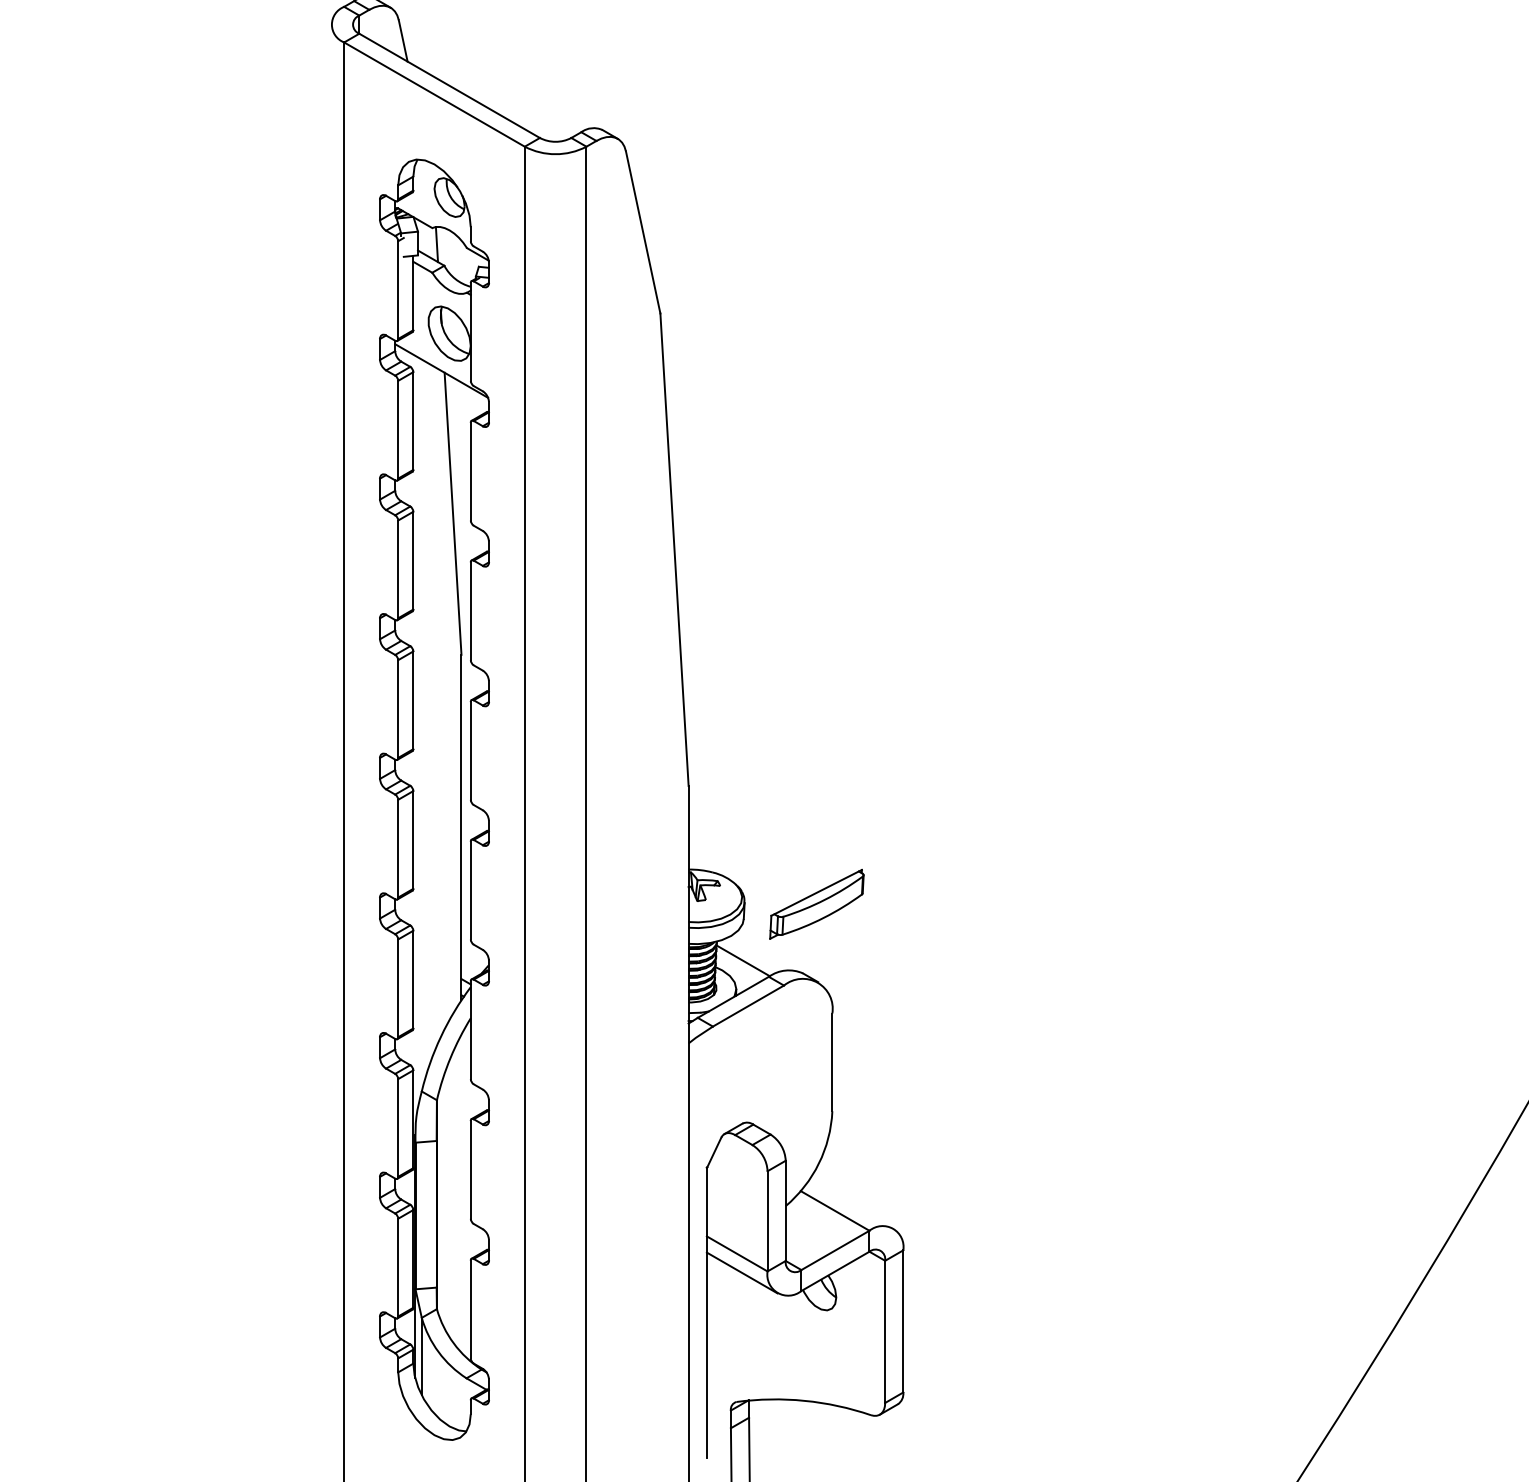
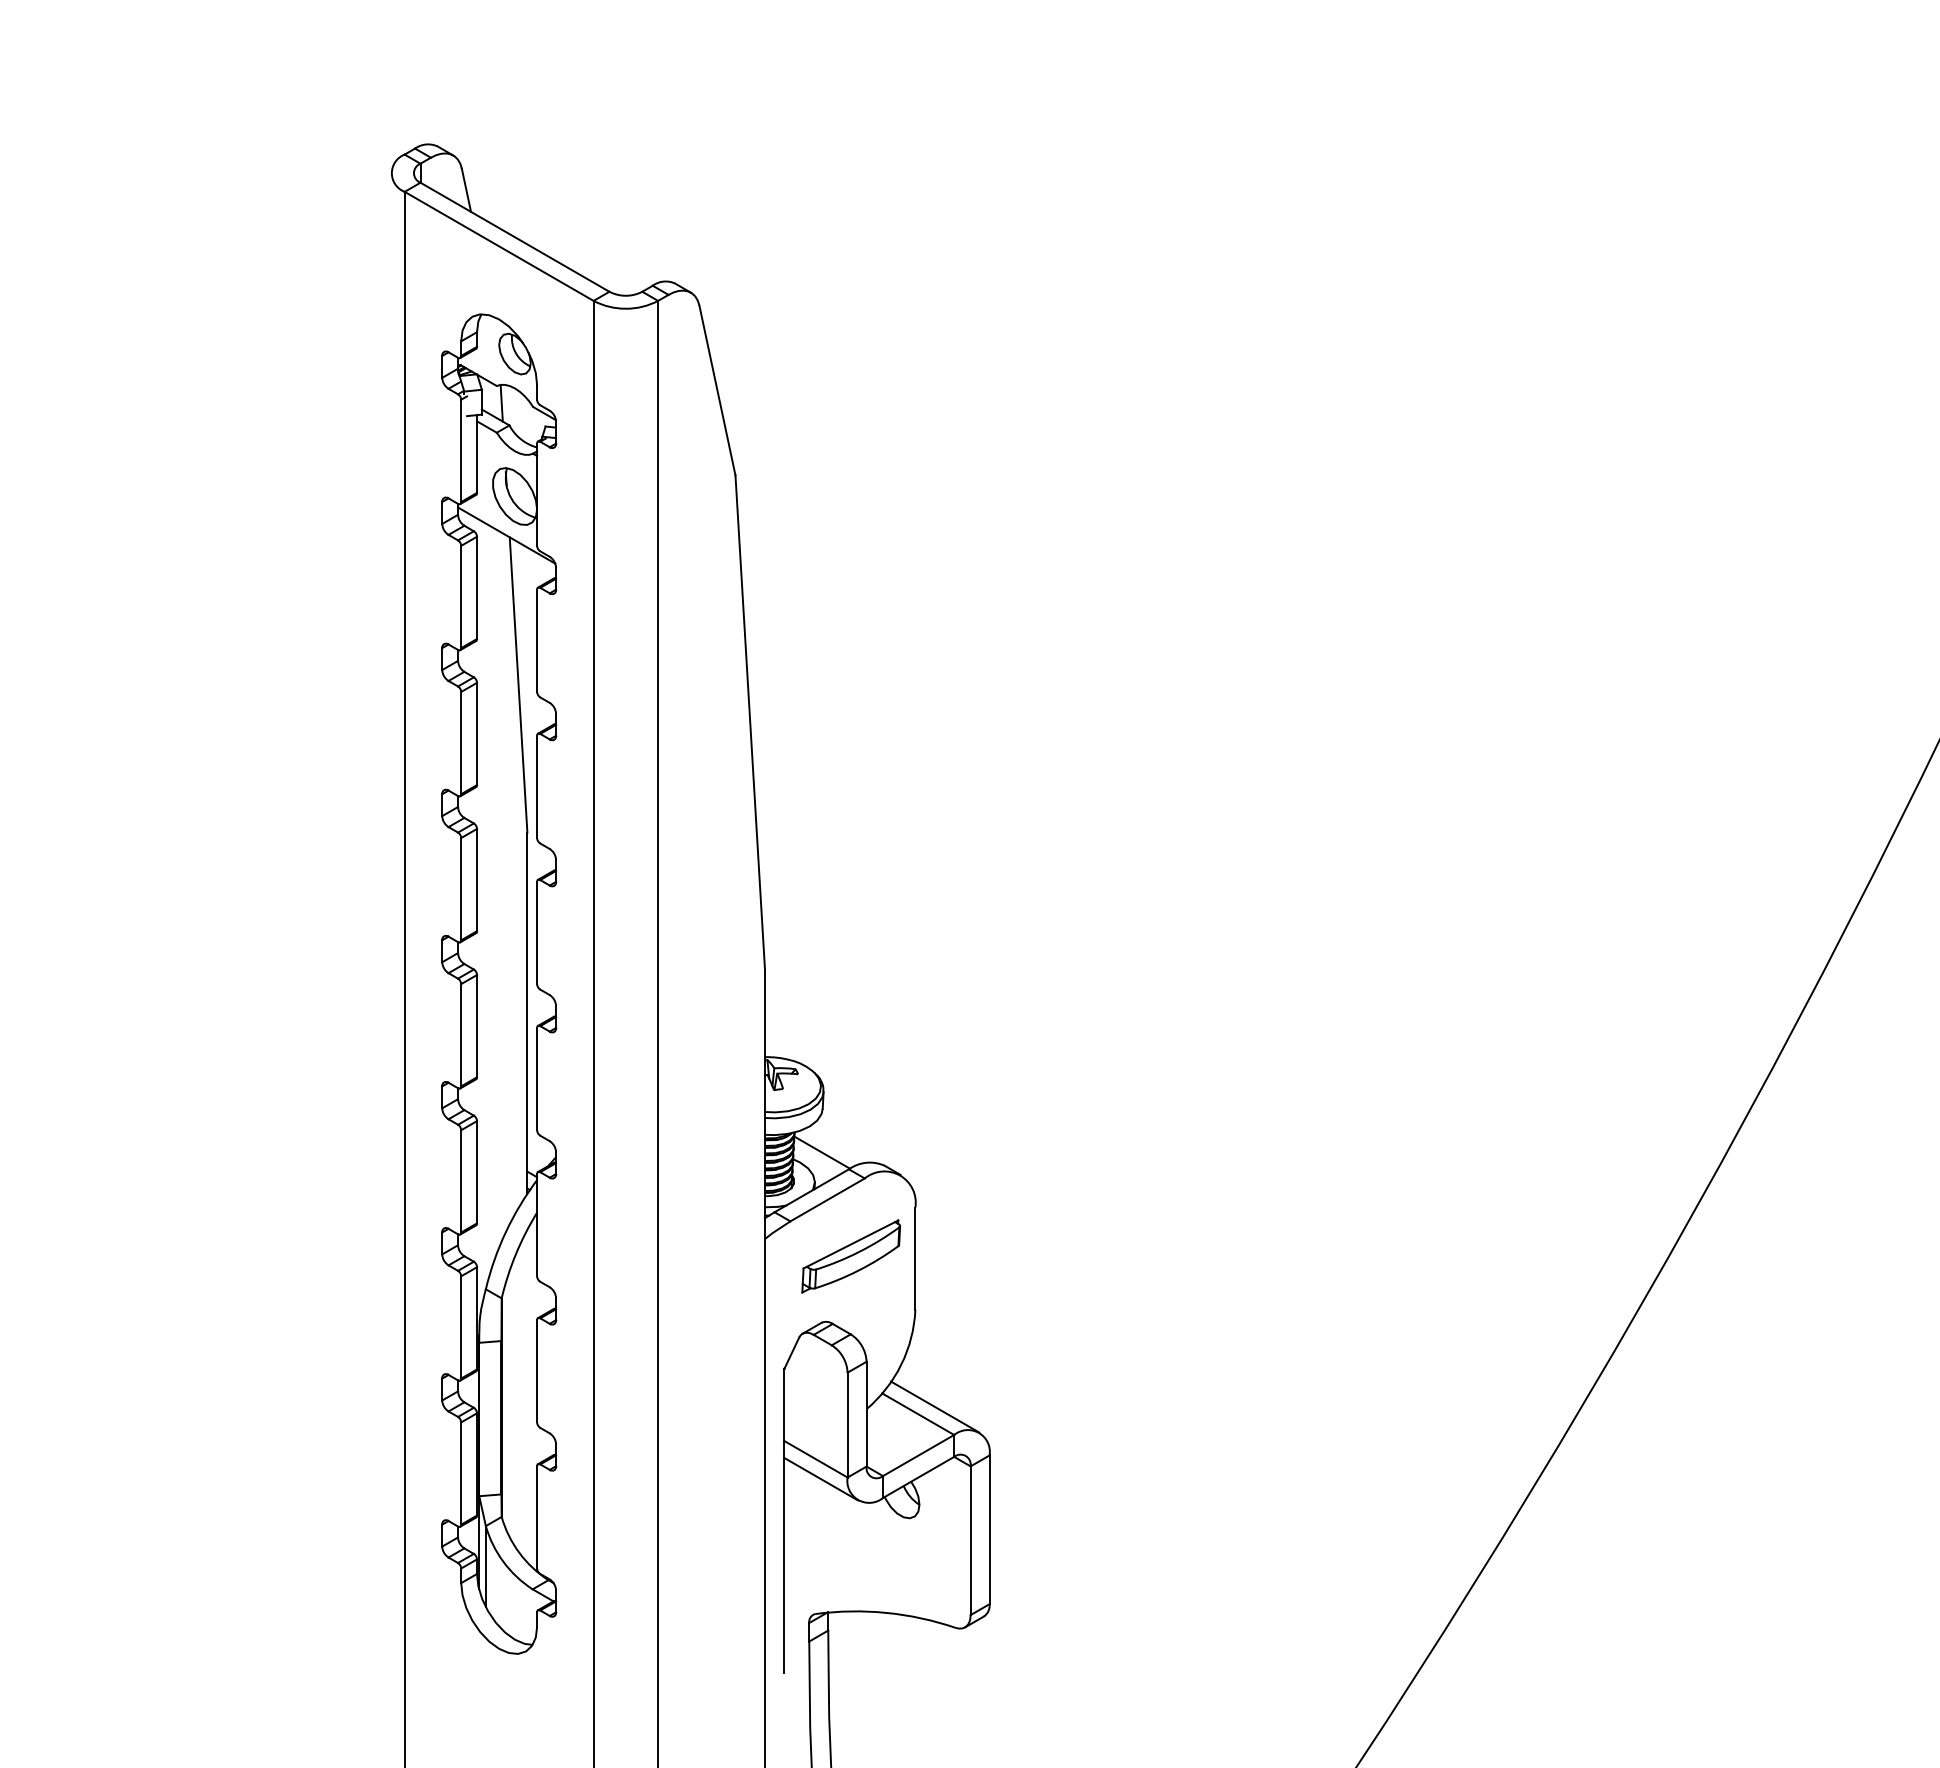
part: (817, 904) -> (851, 1256), moved
line: (851, 1203) -> (935, 1406), added

